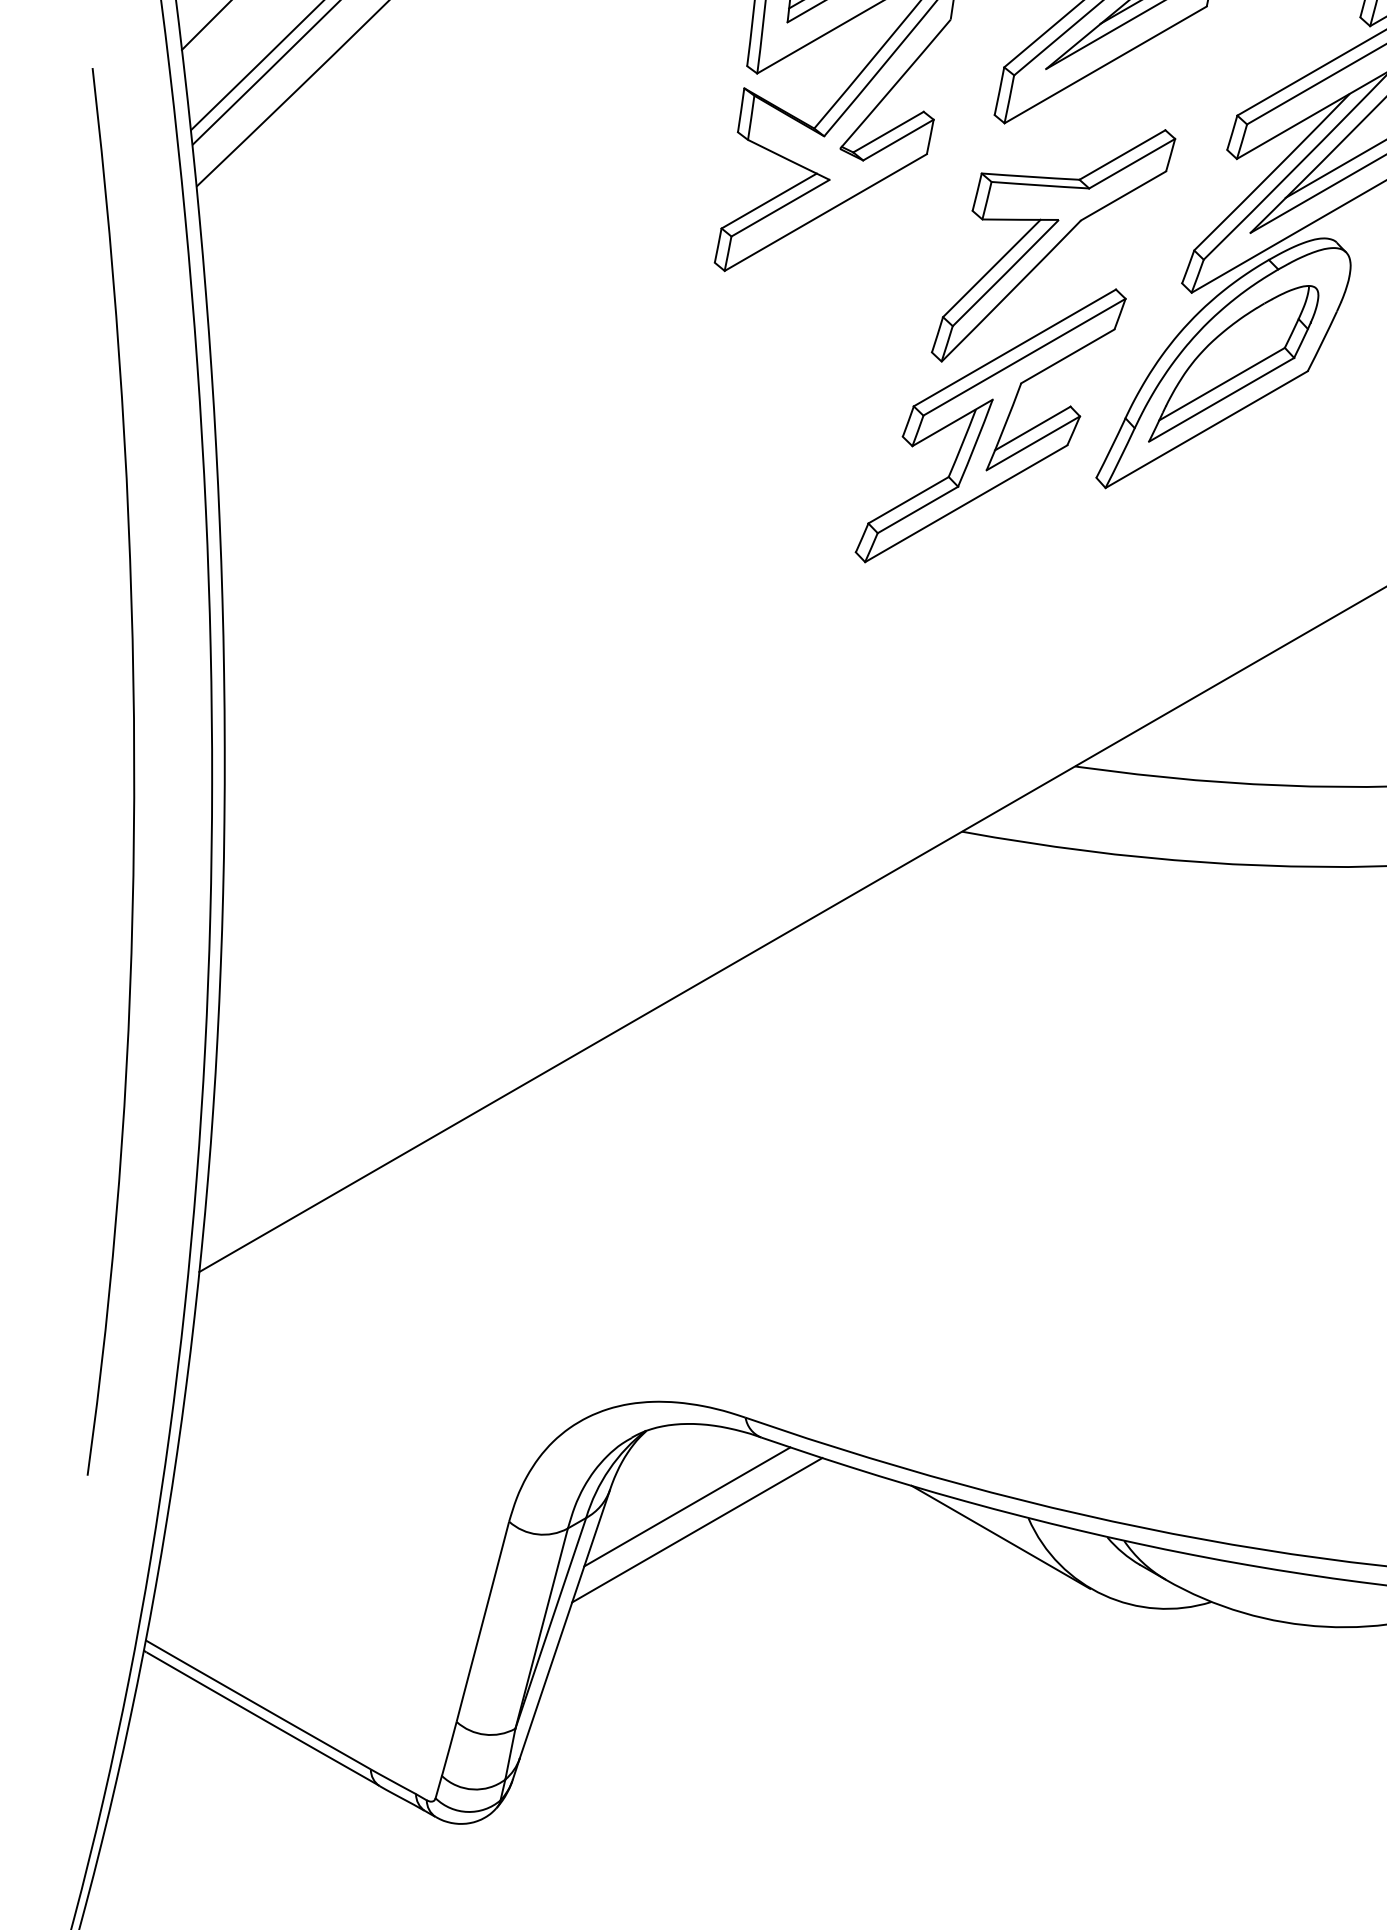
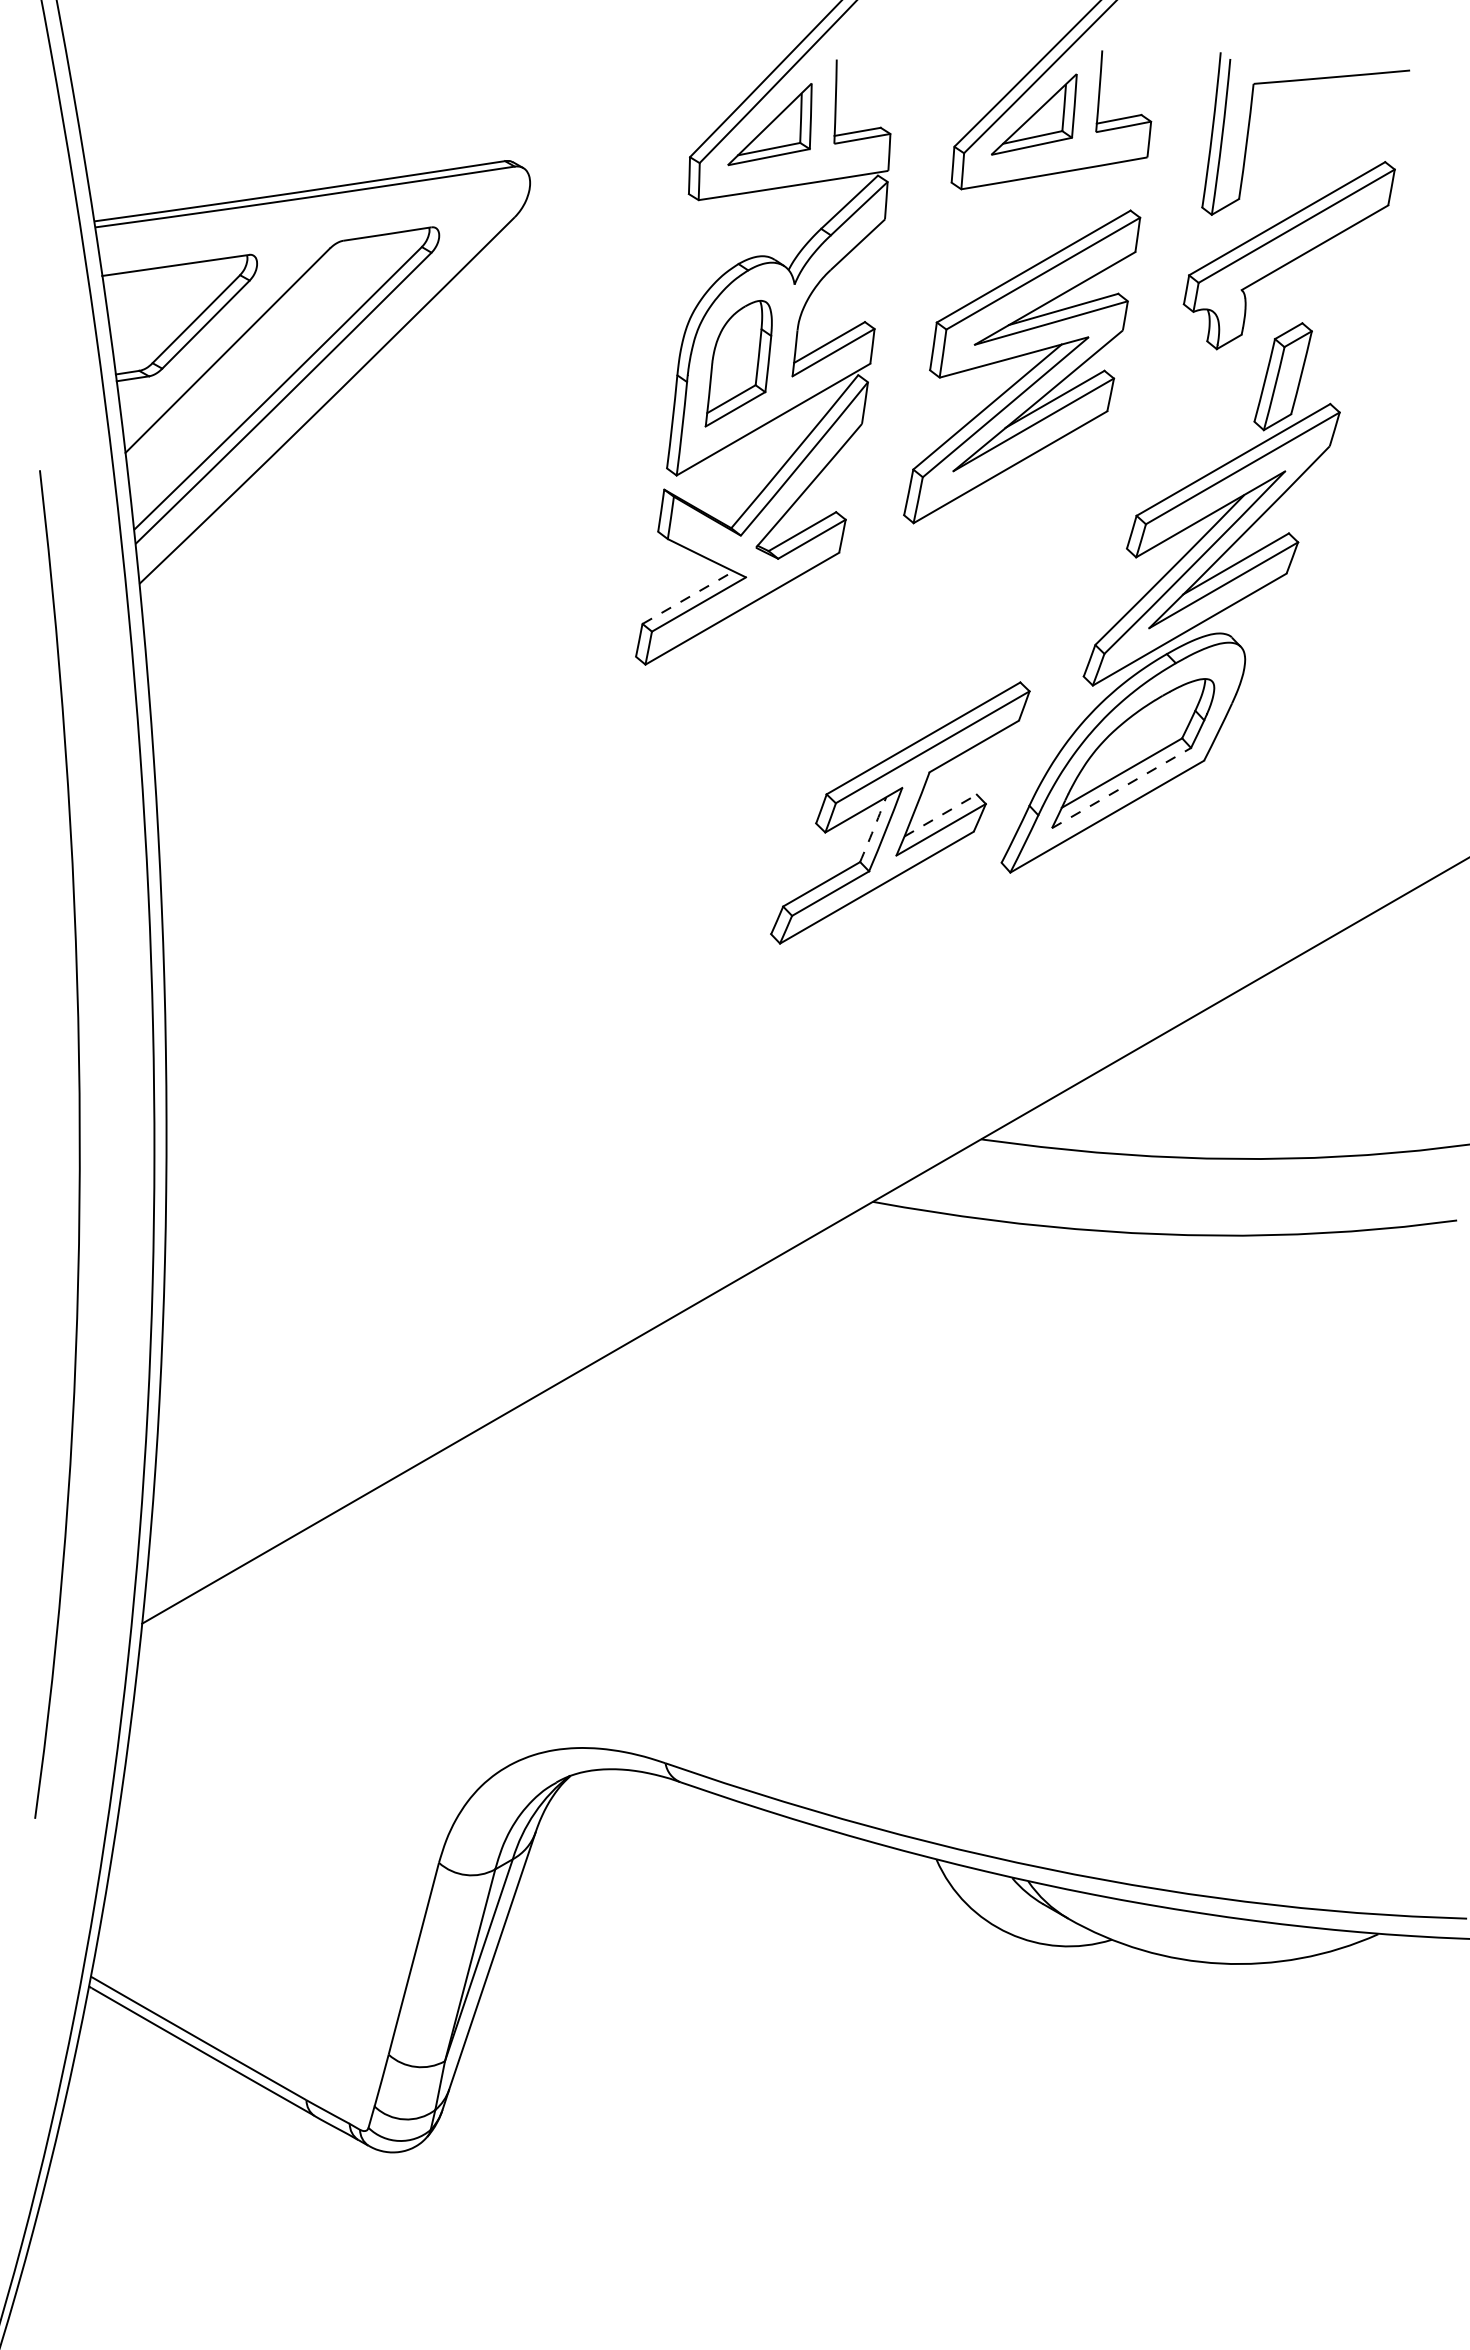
line: (769, 200) -> (688, 597), solid -> dashed
part: (1053, 245) -> (960, 640), removed
line: (1221, 399) -> (1121, 787), solid -> dashed
line: (1032, 428) -> (940, 815), solid -> dashed
arc: (962, 443) -> (873, 829), solid -> dashed
line: (687, 1506) -> (609, 1848), removed
line: (697, 1529) -> (619, 1870), removed
line: (1000, 1536) -> (909, 1877), removed

